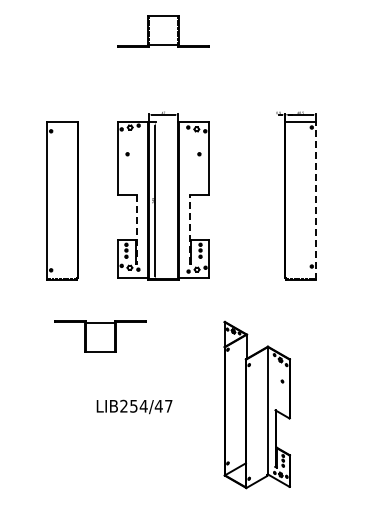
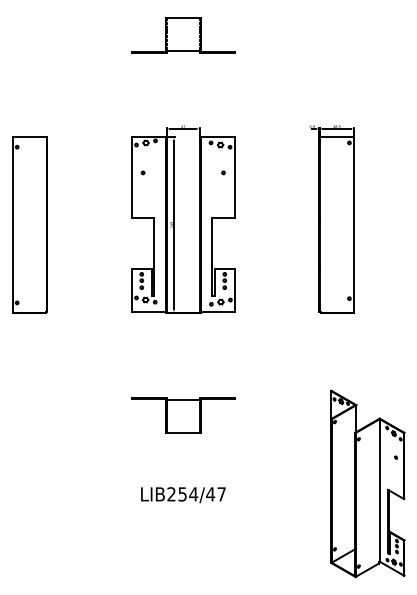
part: (62, 200) -> (29, 224), moved
line: (315, 201) -> (353, 225), dashed -> solid
line: (137, 229) -> (154, 257), dashed -> solid
line: (189, 229) -> (212, 257), dashed -> solid
part: (100, 336) -> (183, 415), moved
part: (256, 404) -> (366, 483), moved
text: (134, 406) -> (183, 494), moved

